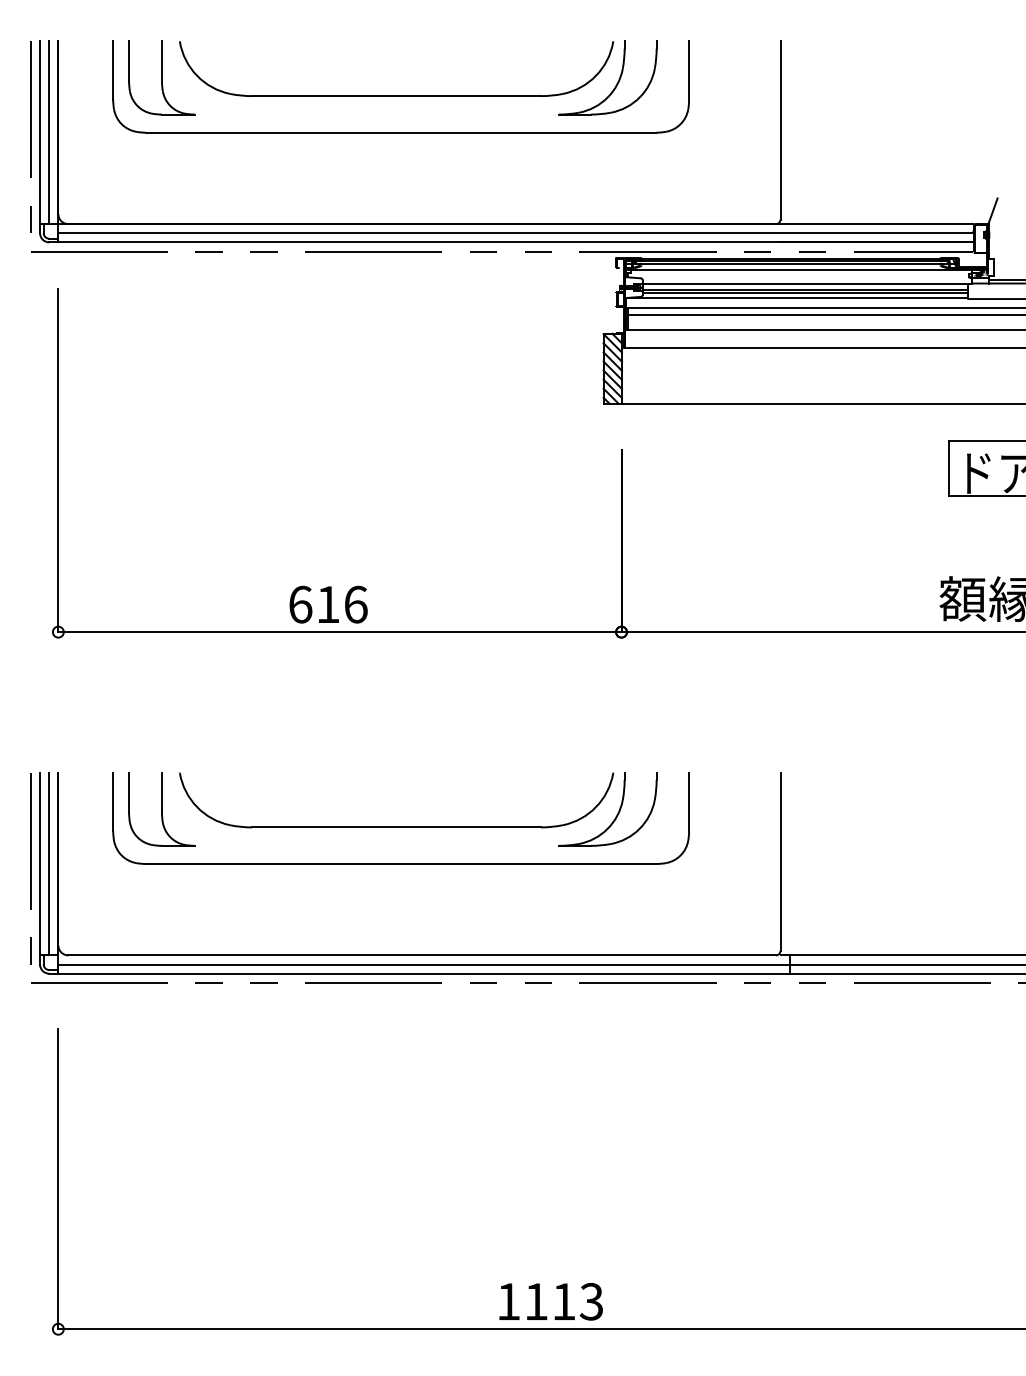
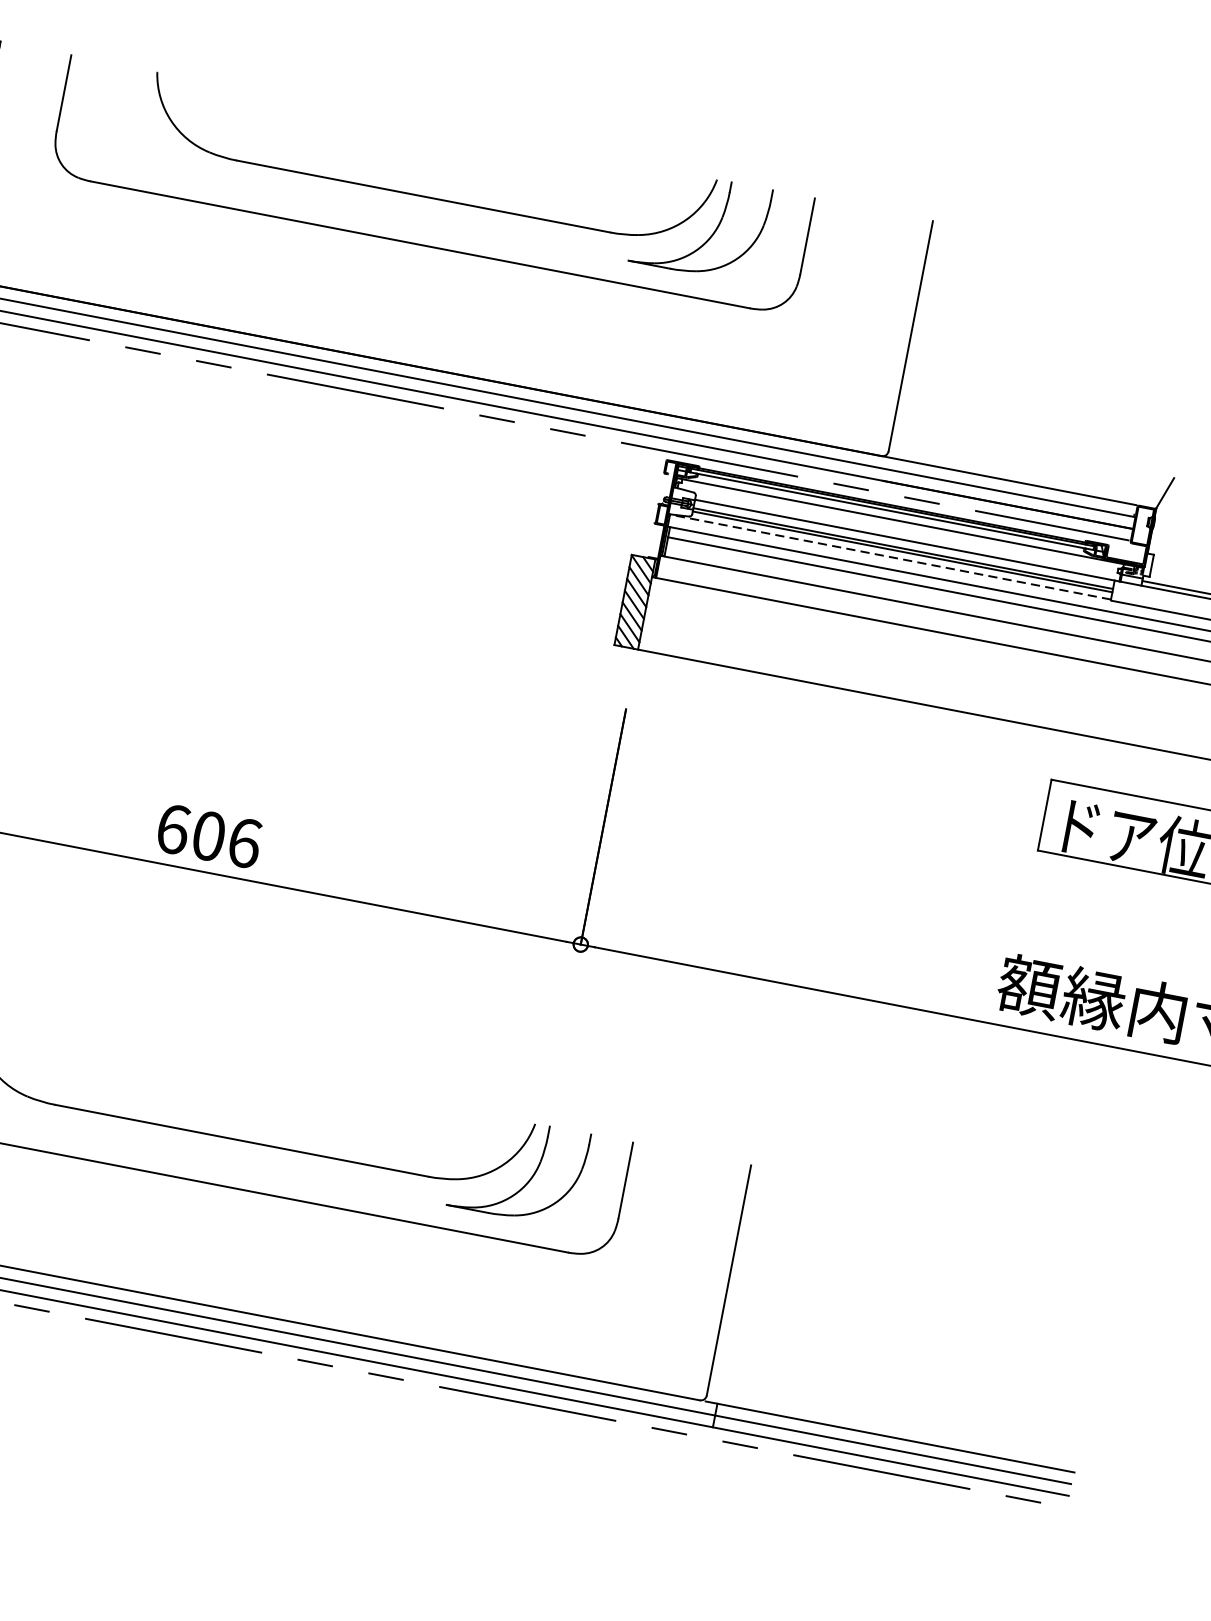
part: (161, 77) -> (124, 114), removed
line: (797, 298) -> (890, 557), solid -> dashed
text: (328, 604) -> (209, 836), 616 -> 606

